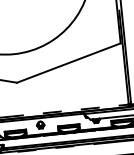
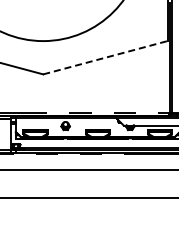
line: (68, 62) -> (105, 57), solid -> dashed

